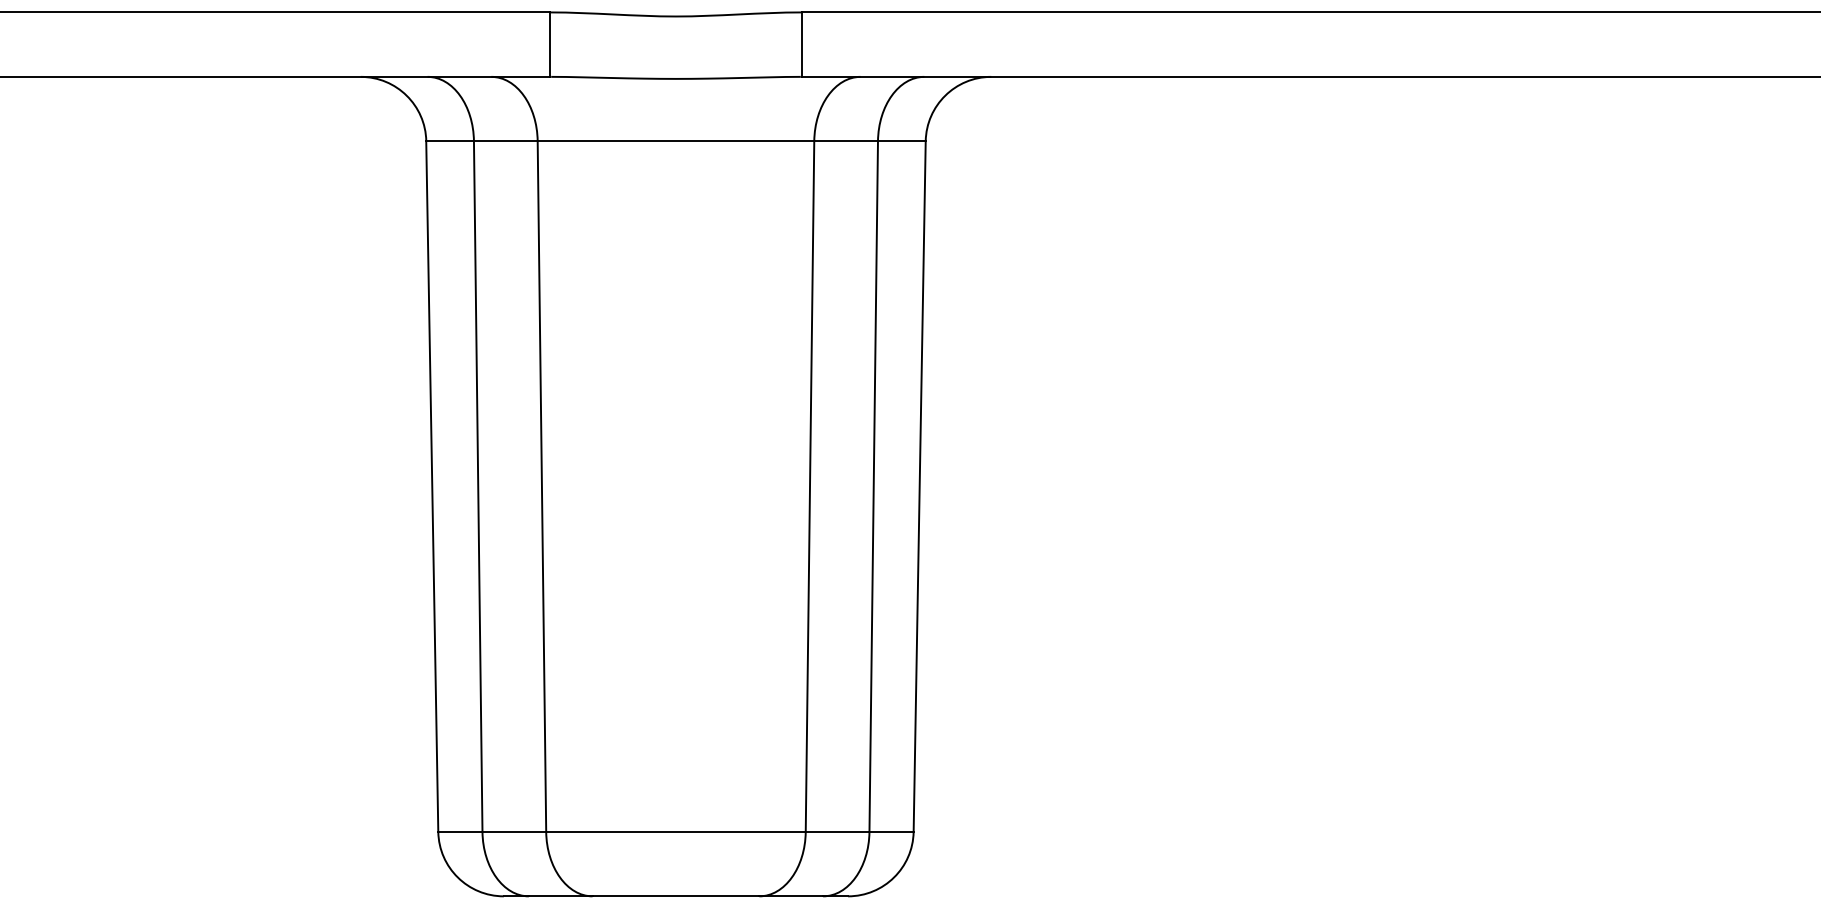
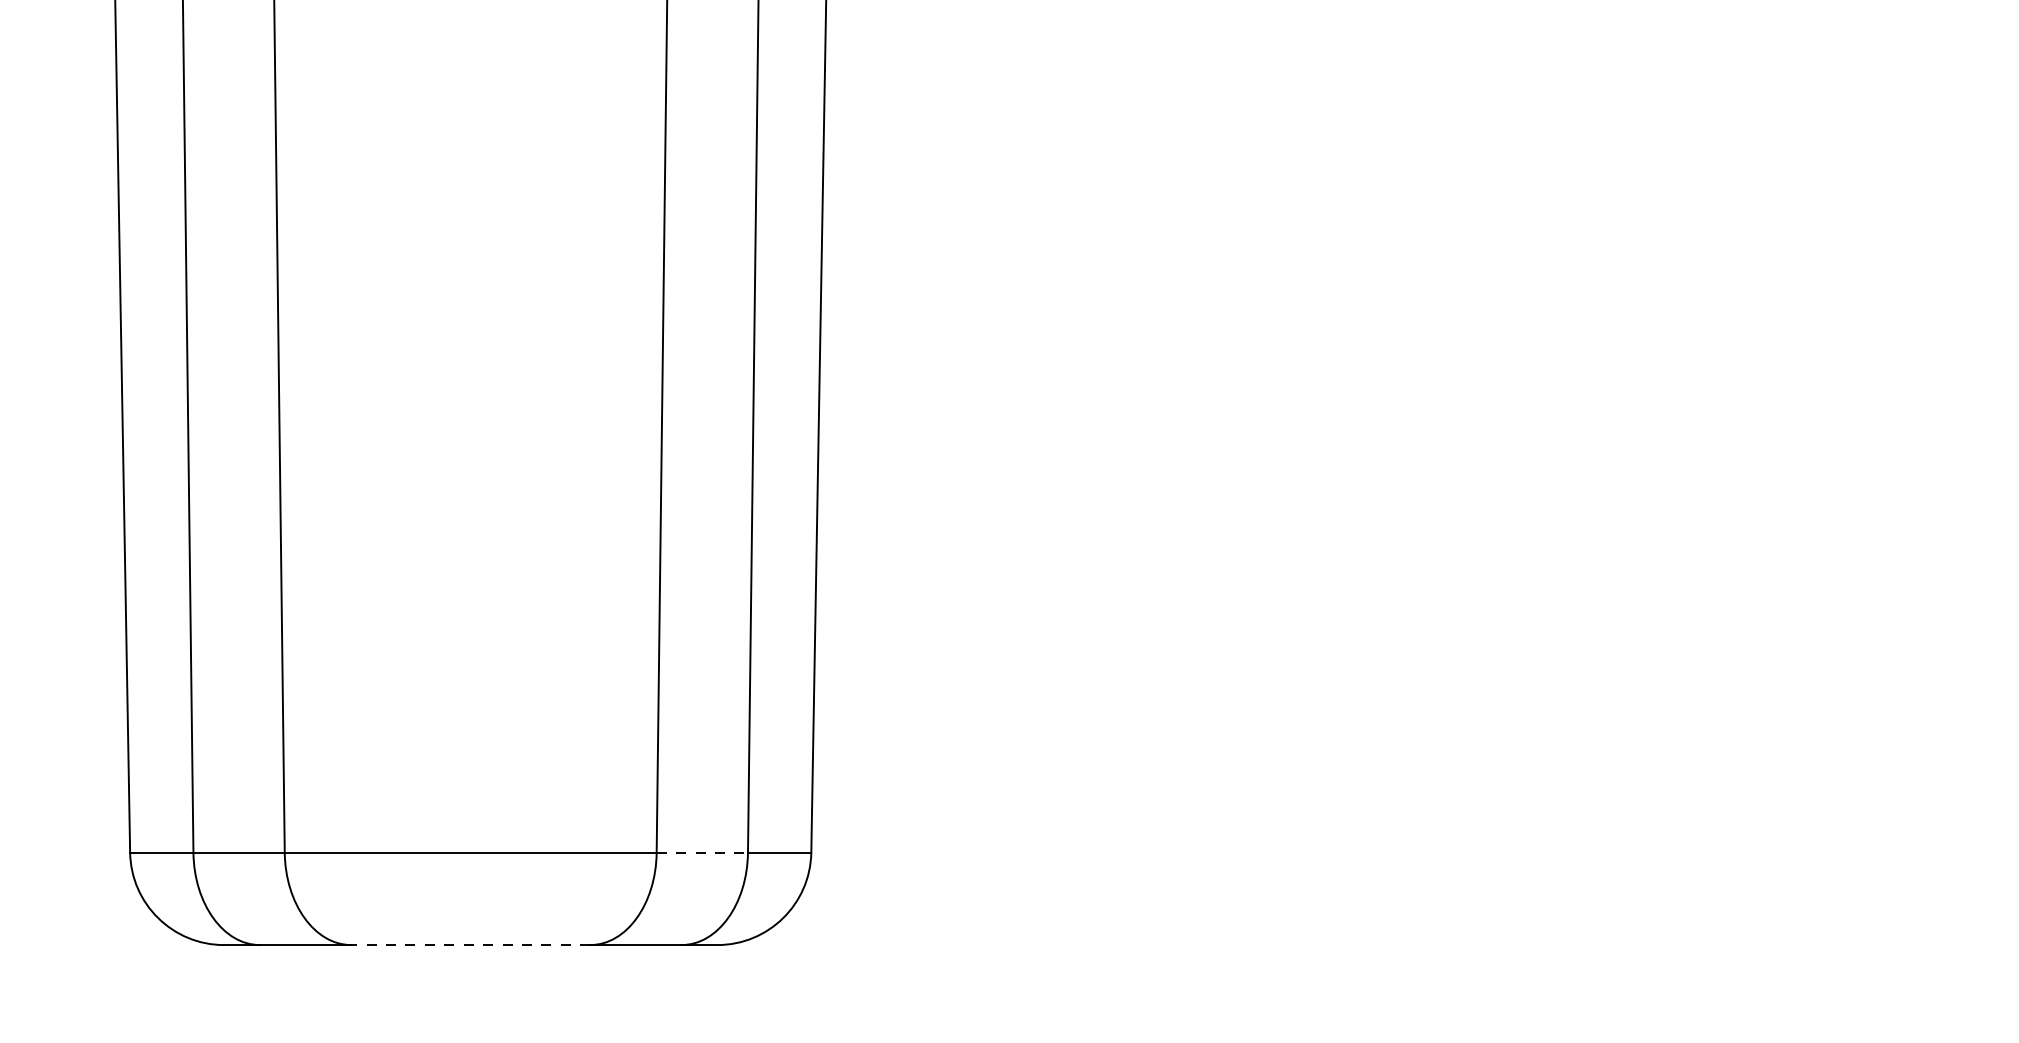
line: (837, 831) -> (702, 852), solid -> dashed
line: (675, 896) -> (470, 945), solid -> dashed

